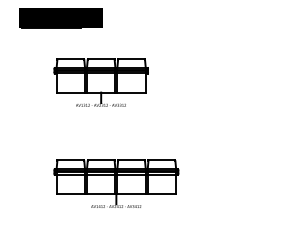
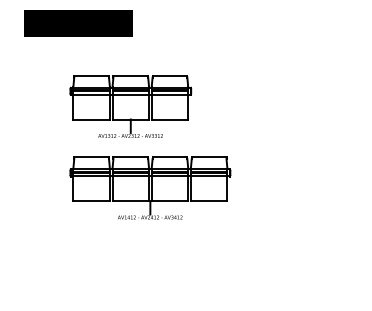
part: (116, 183) -> (150, 187), moved

